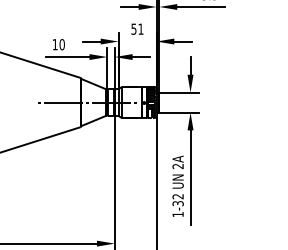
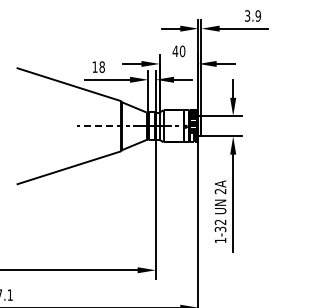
text: (136, 29) -> (178, 51), 51 -> 40
text: (61, 44) -> (101, 66), 10 -> 18
line: (63, 102) -> (103, 126), solid -> dashed

